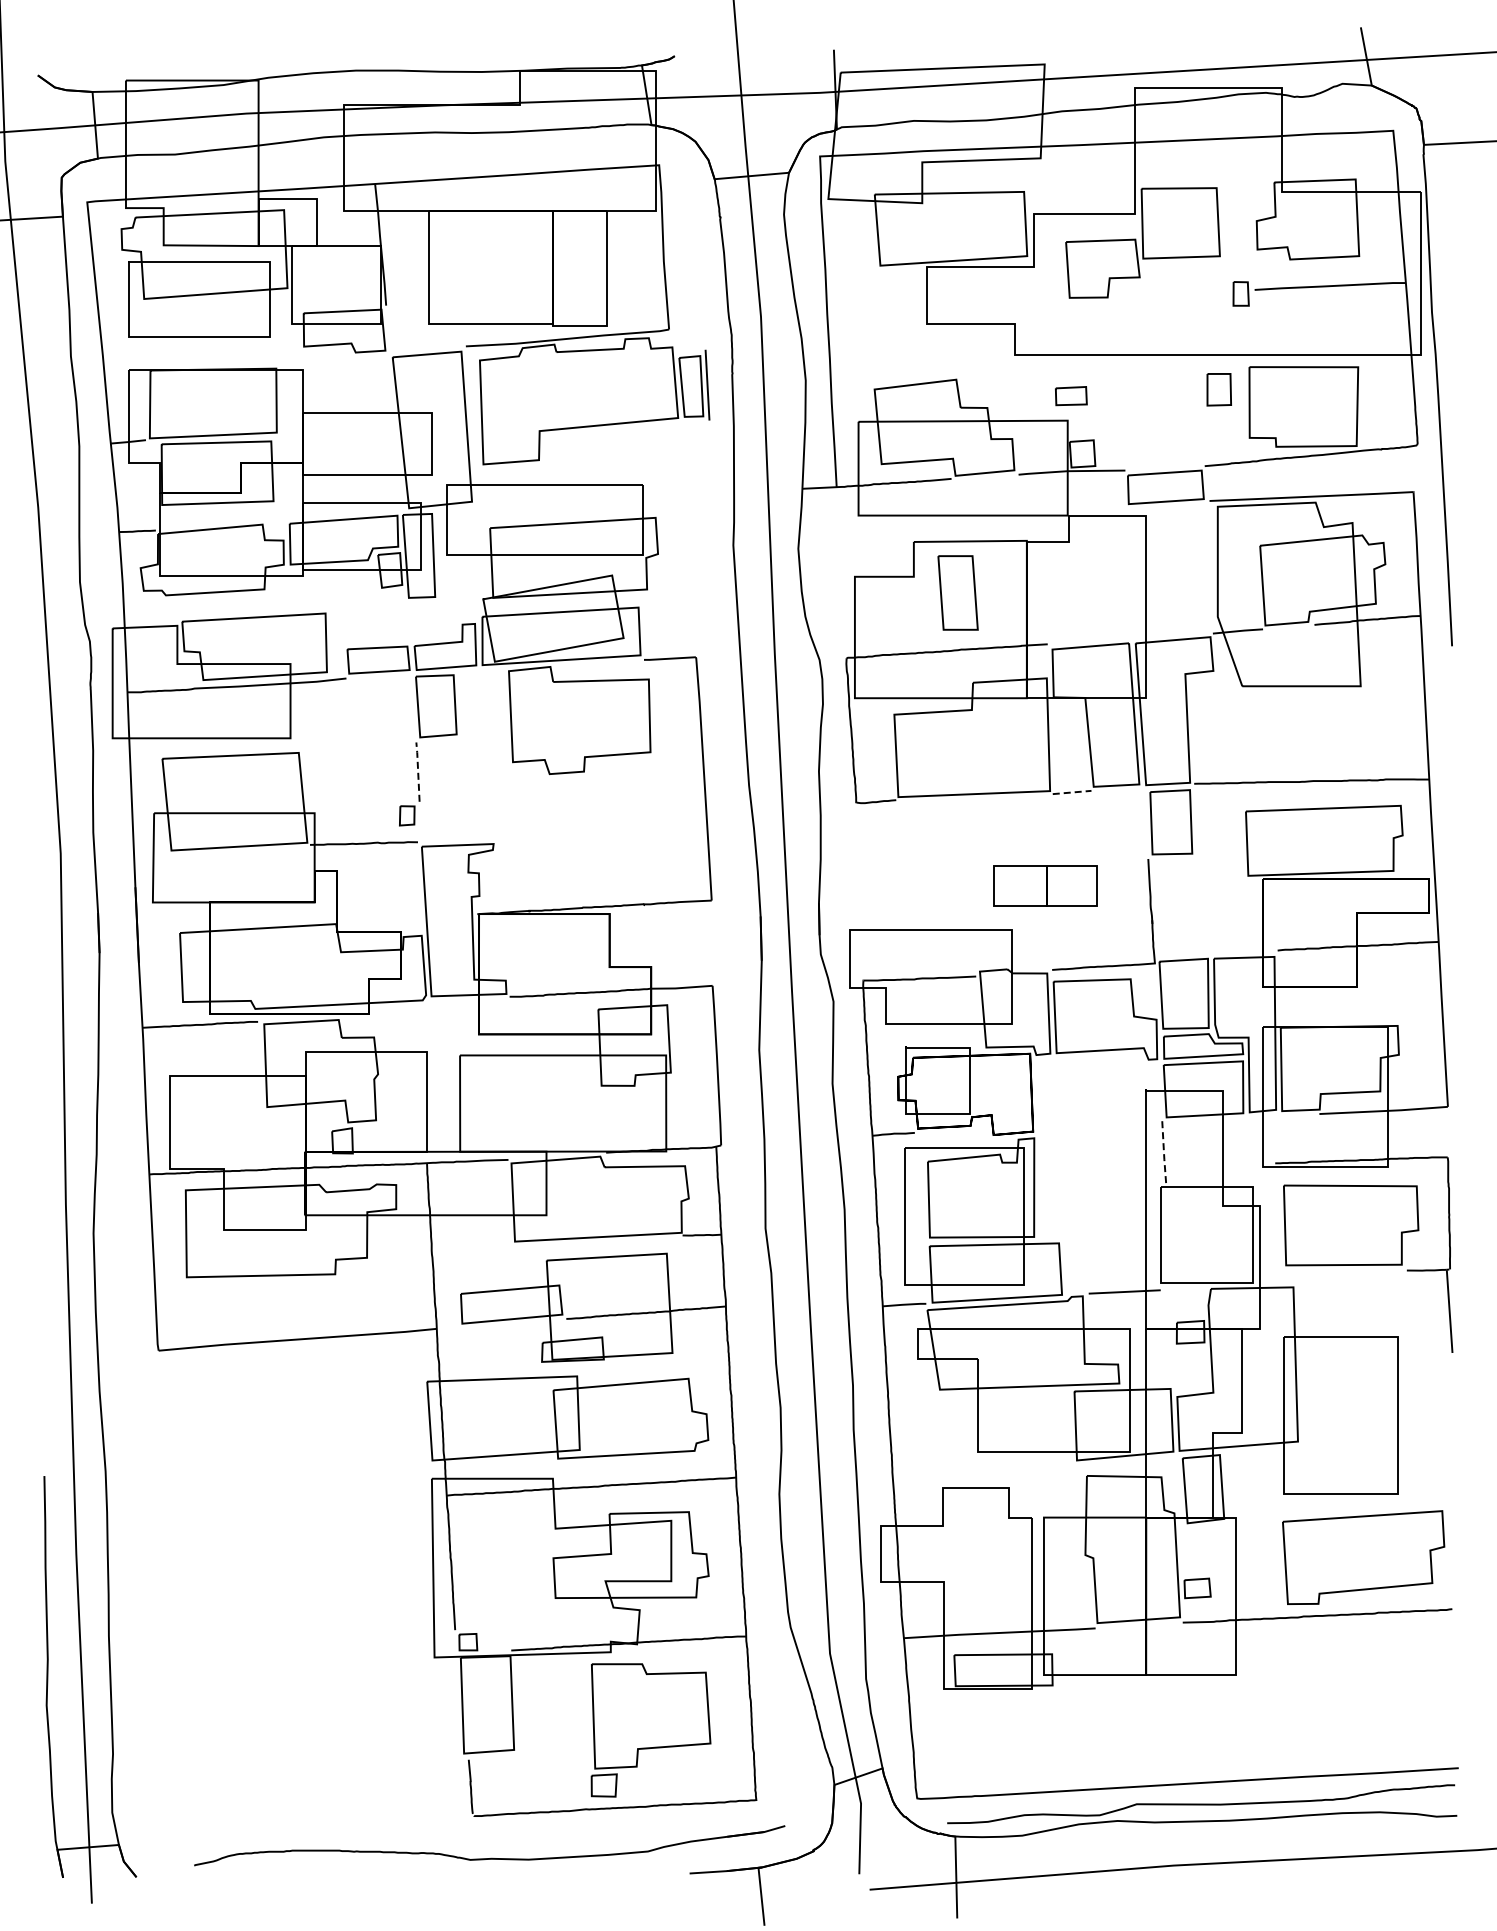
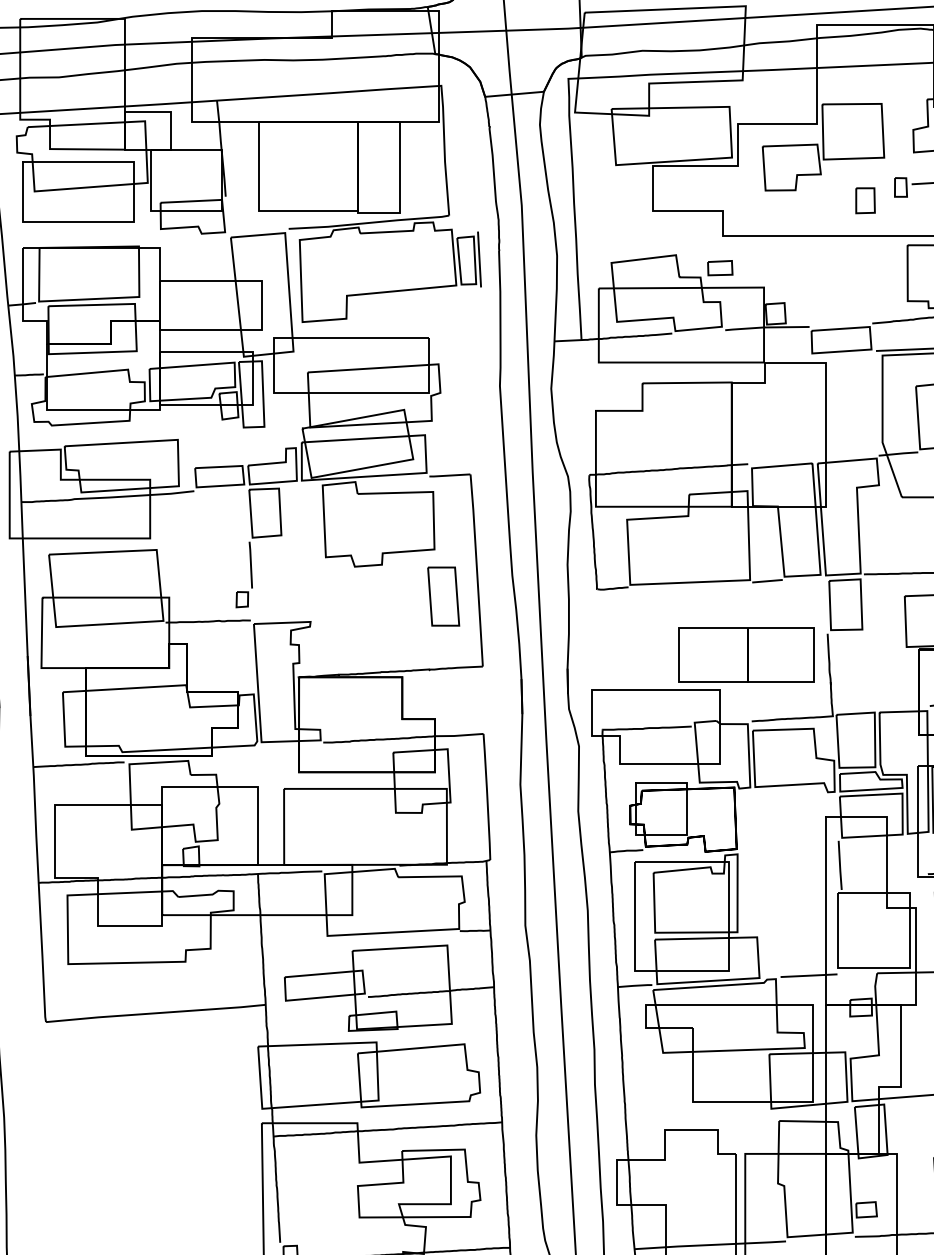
part: (1218, 389) -> (864, 200), moved
part: (1071, 396) -> (720, 268), moved
part: (957, 592) -> (443, 596), moved
line: (418, 771) -> (251, 564), dashed -> solid
line: (1072, 792) -> (767, 581), dashed -> solid
part: (1045, 885) -> (746, 654), size x1.67
line: (1164, 1152) -> (840, 865), dashed -> solid

